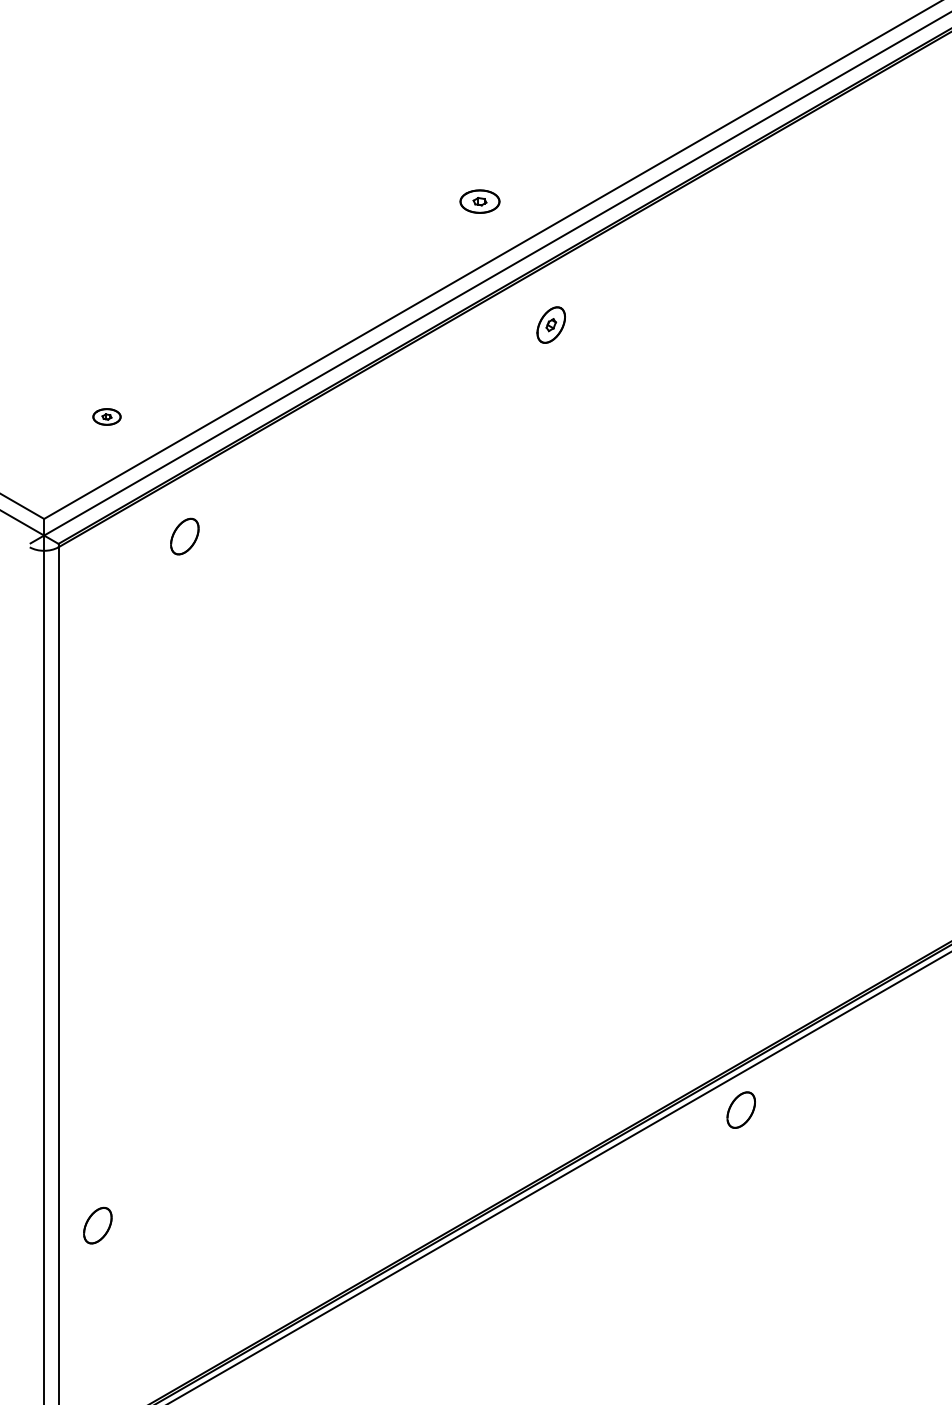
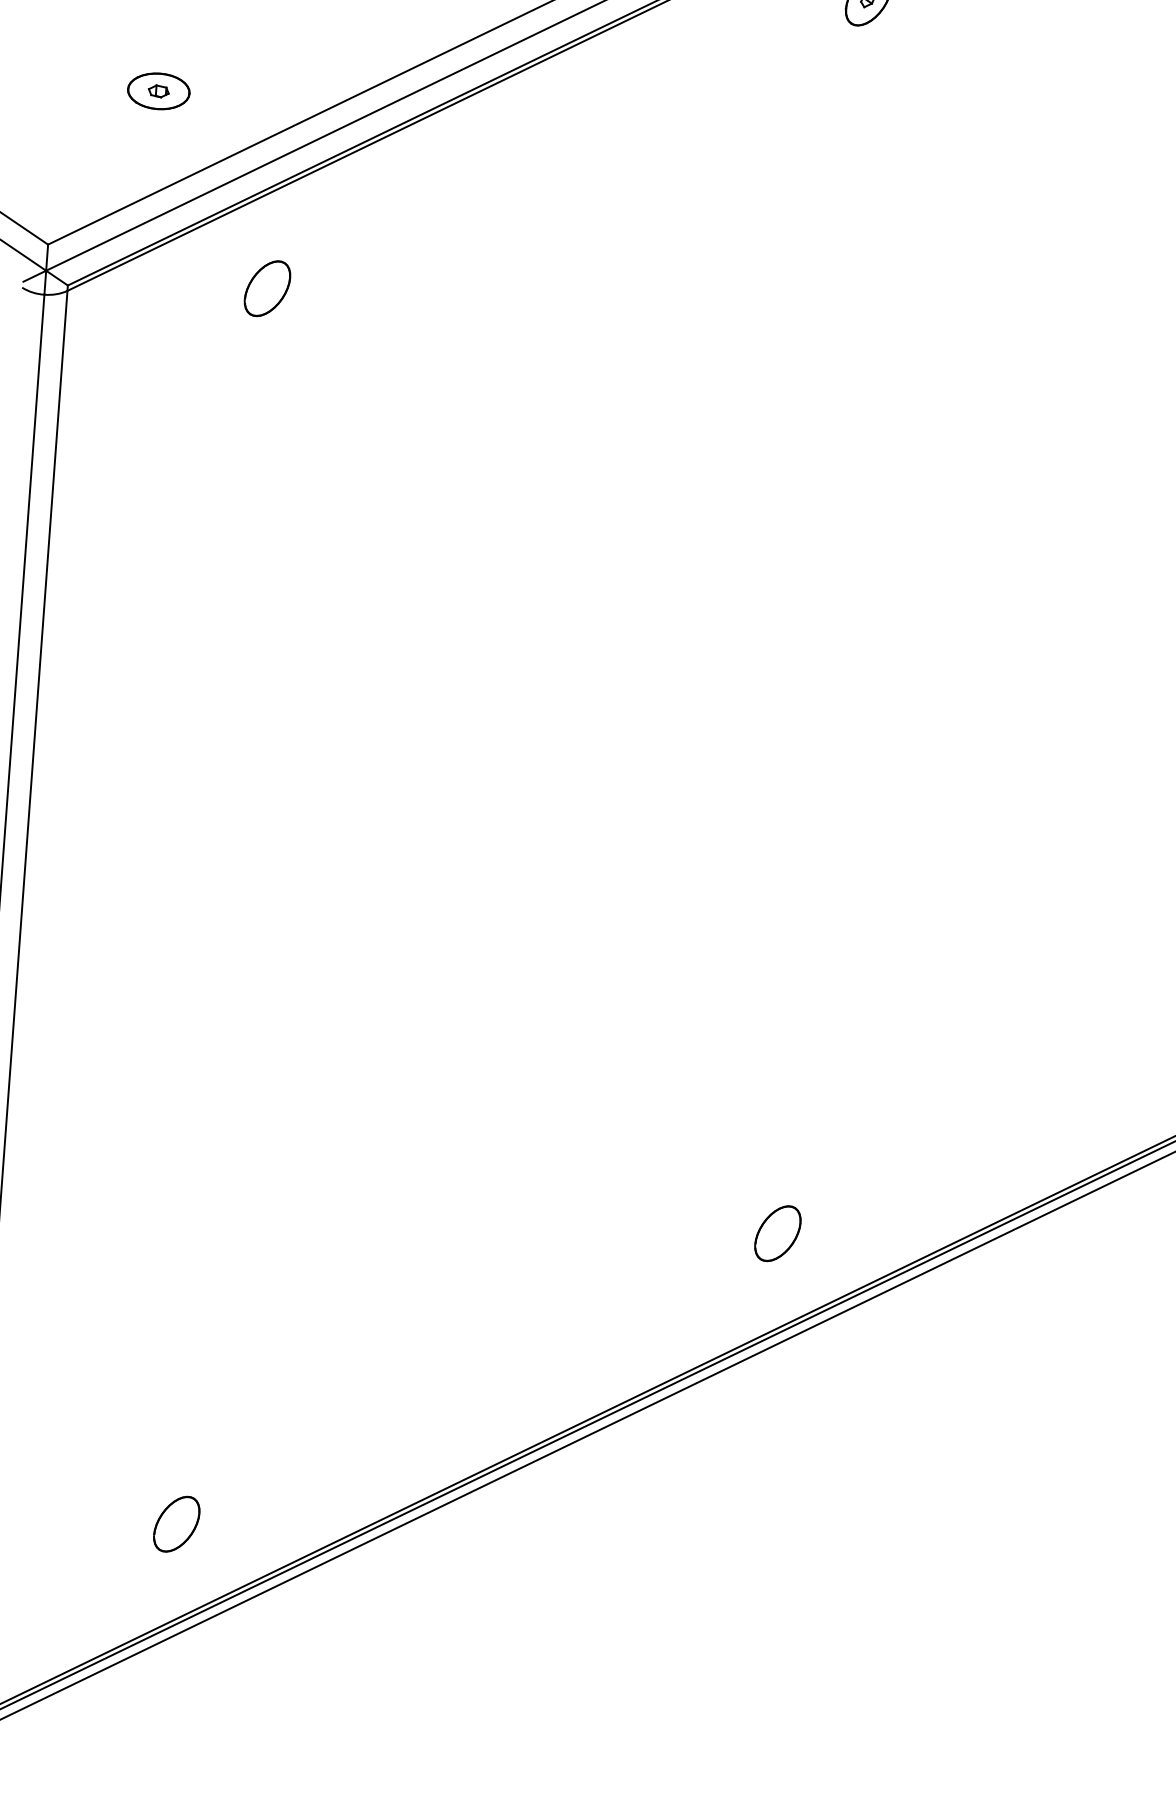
part: (106, 416) -> (158, 90), size x1.43
part: (740, 1109) -> (776, 1232), moved
part: (97, 1225) -> (176, 1523), moved

